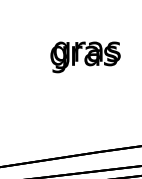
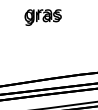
text: (84, 57) -> (42, 17), moved

